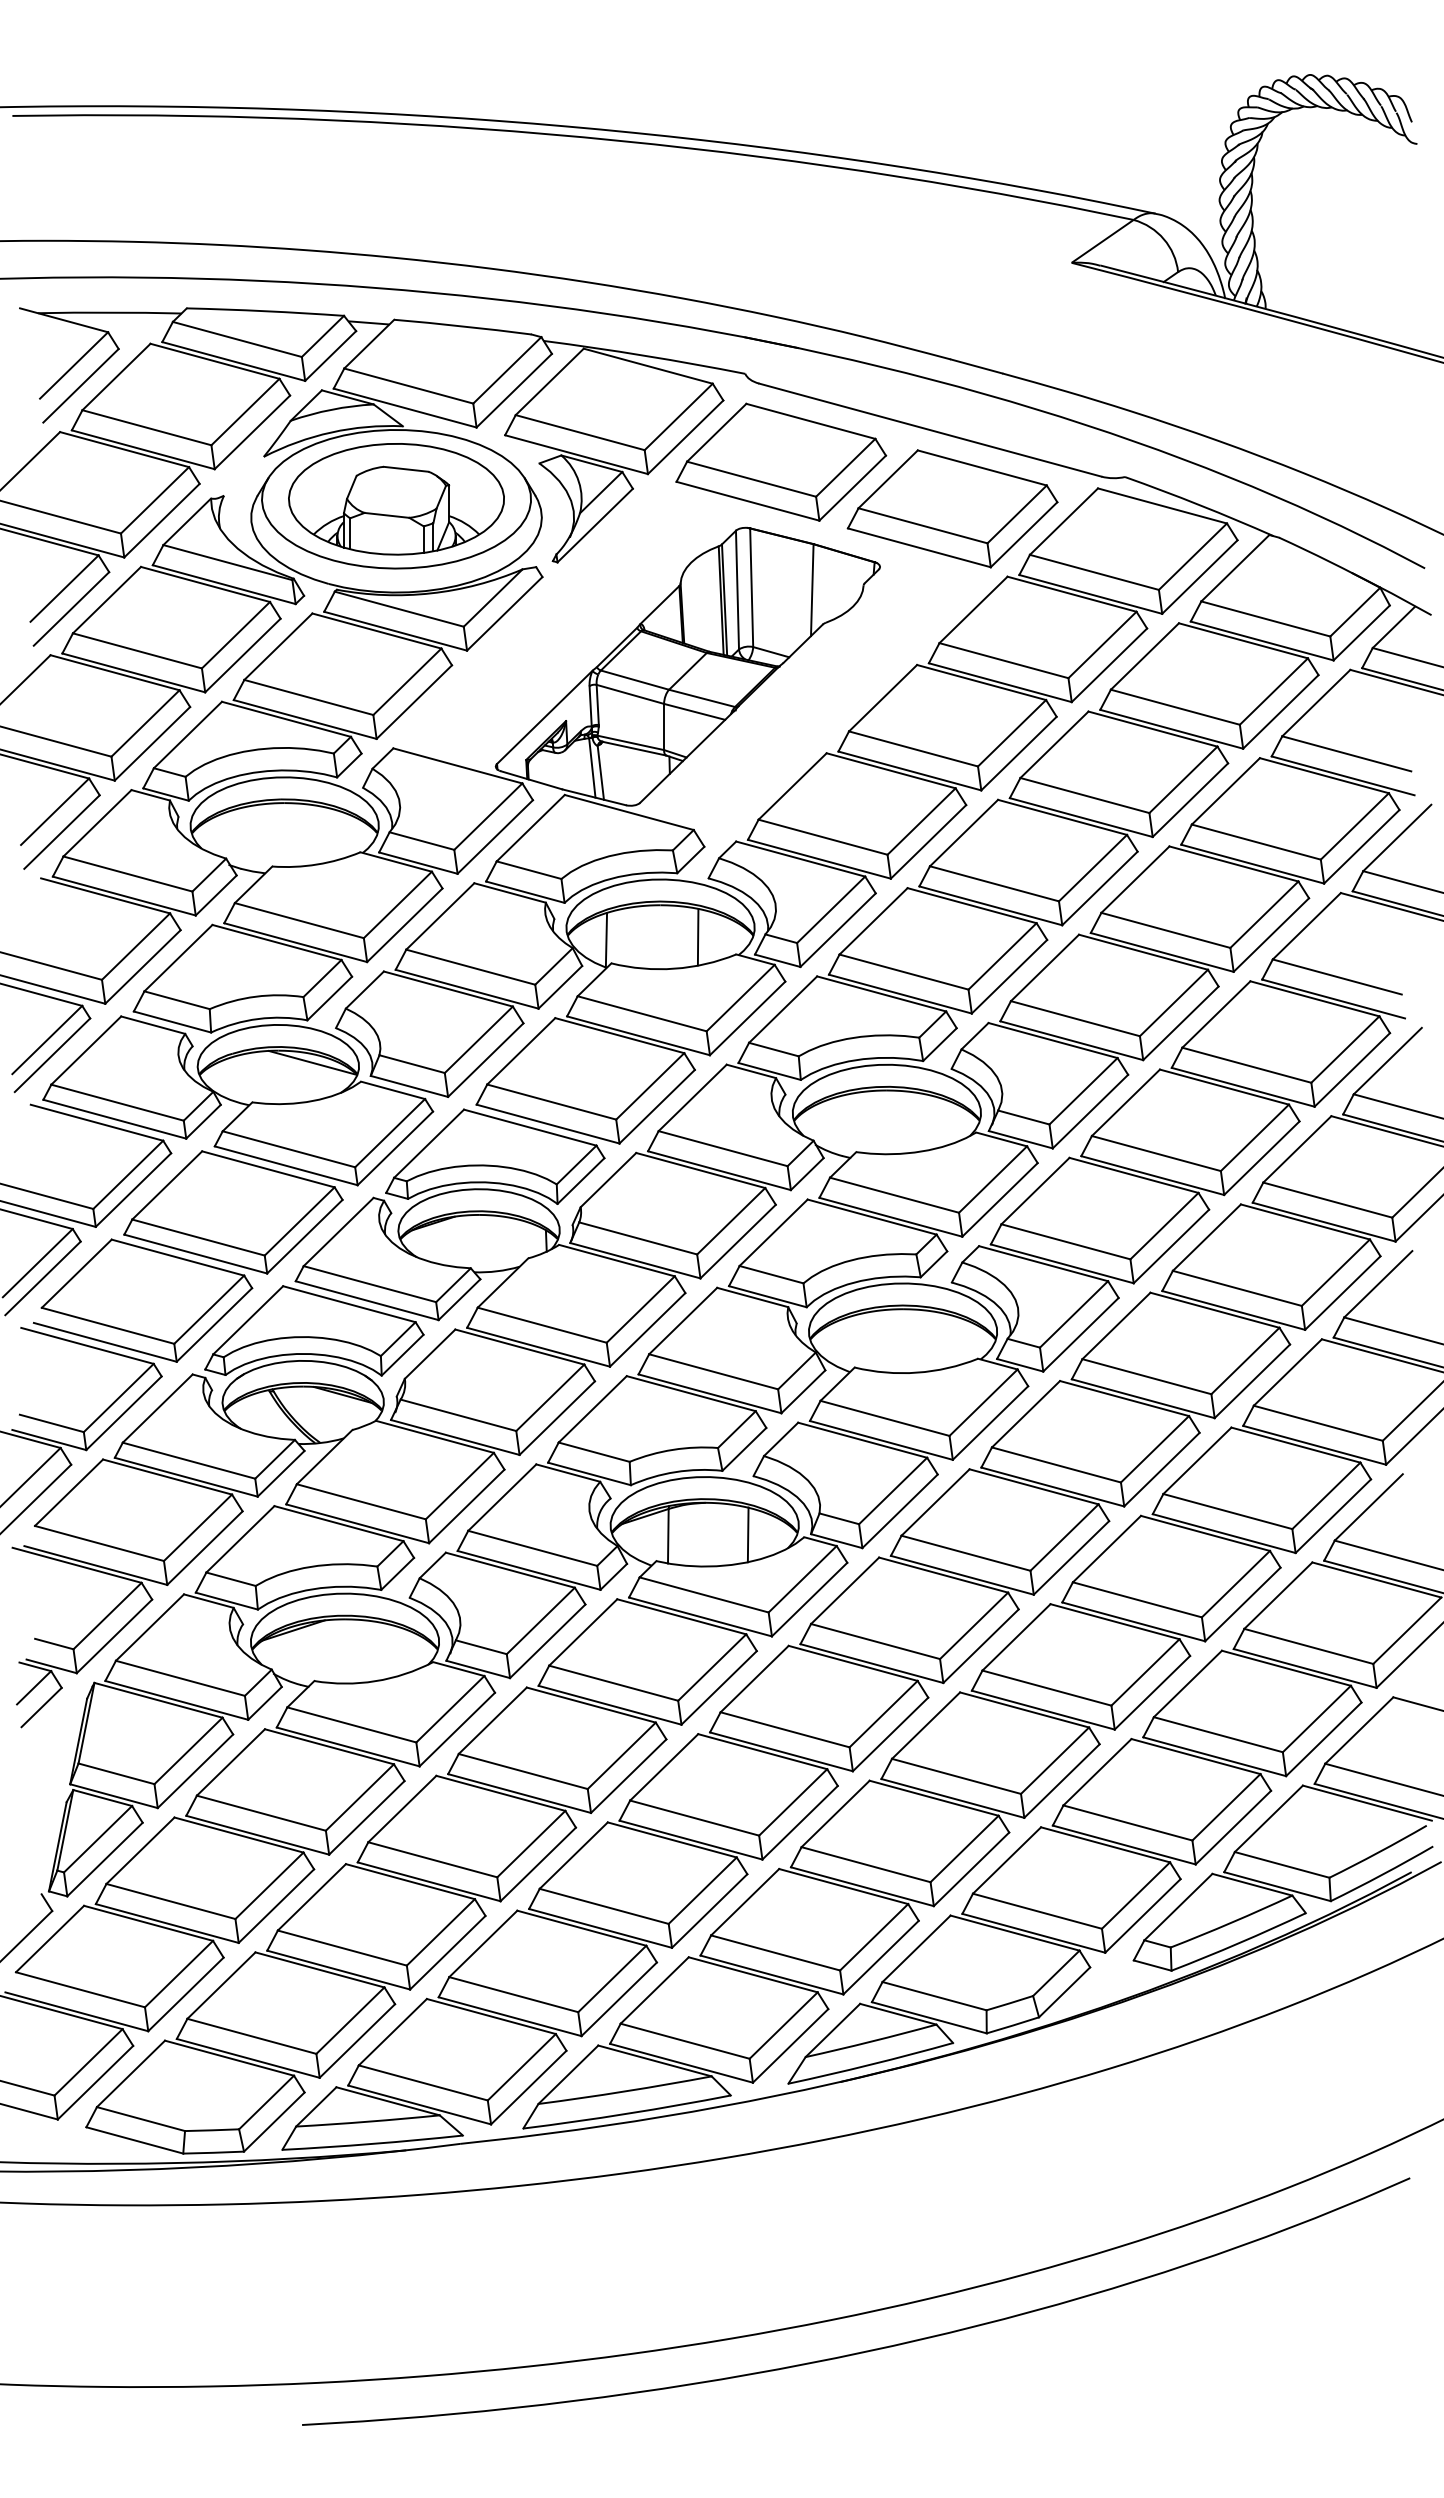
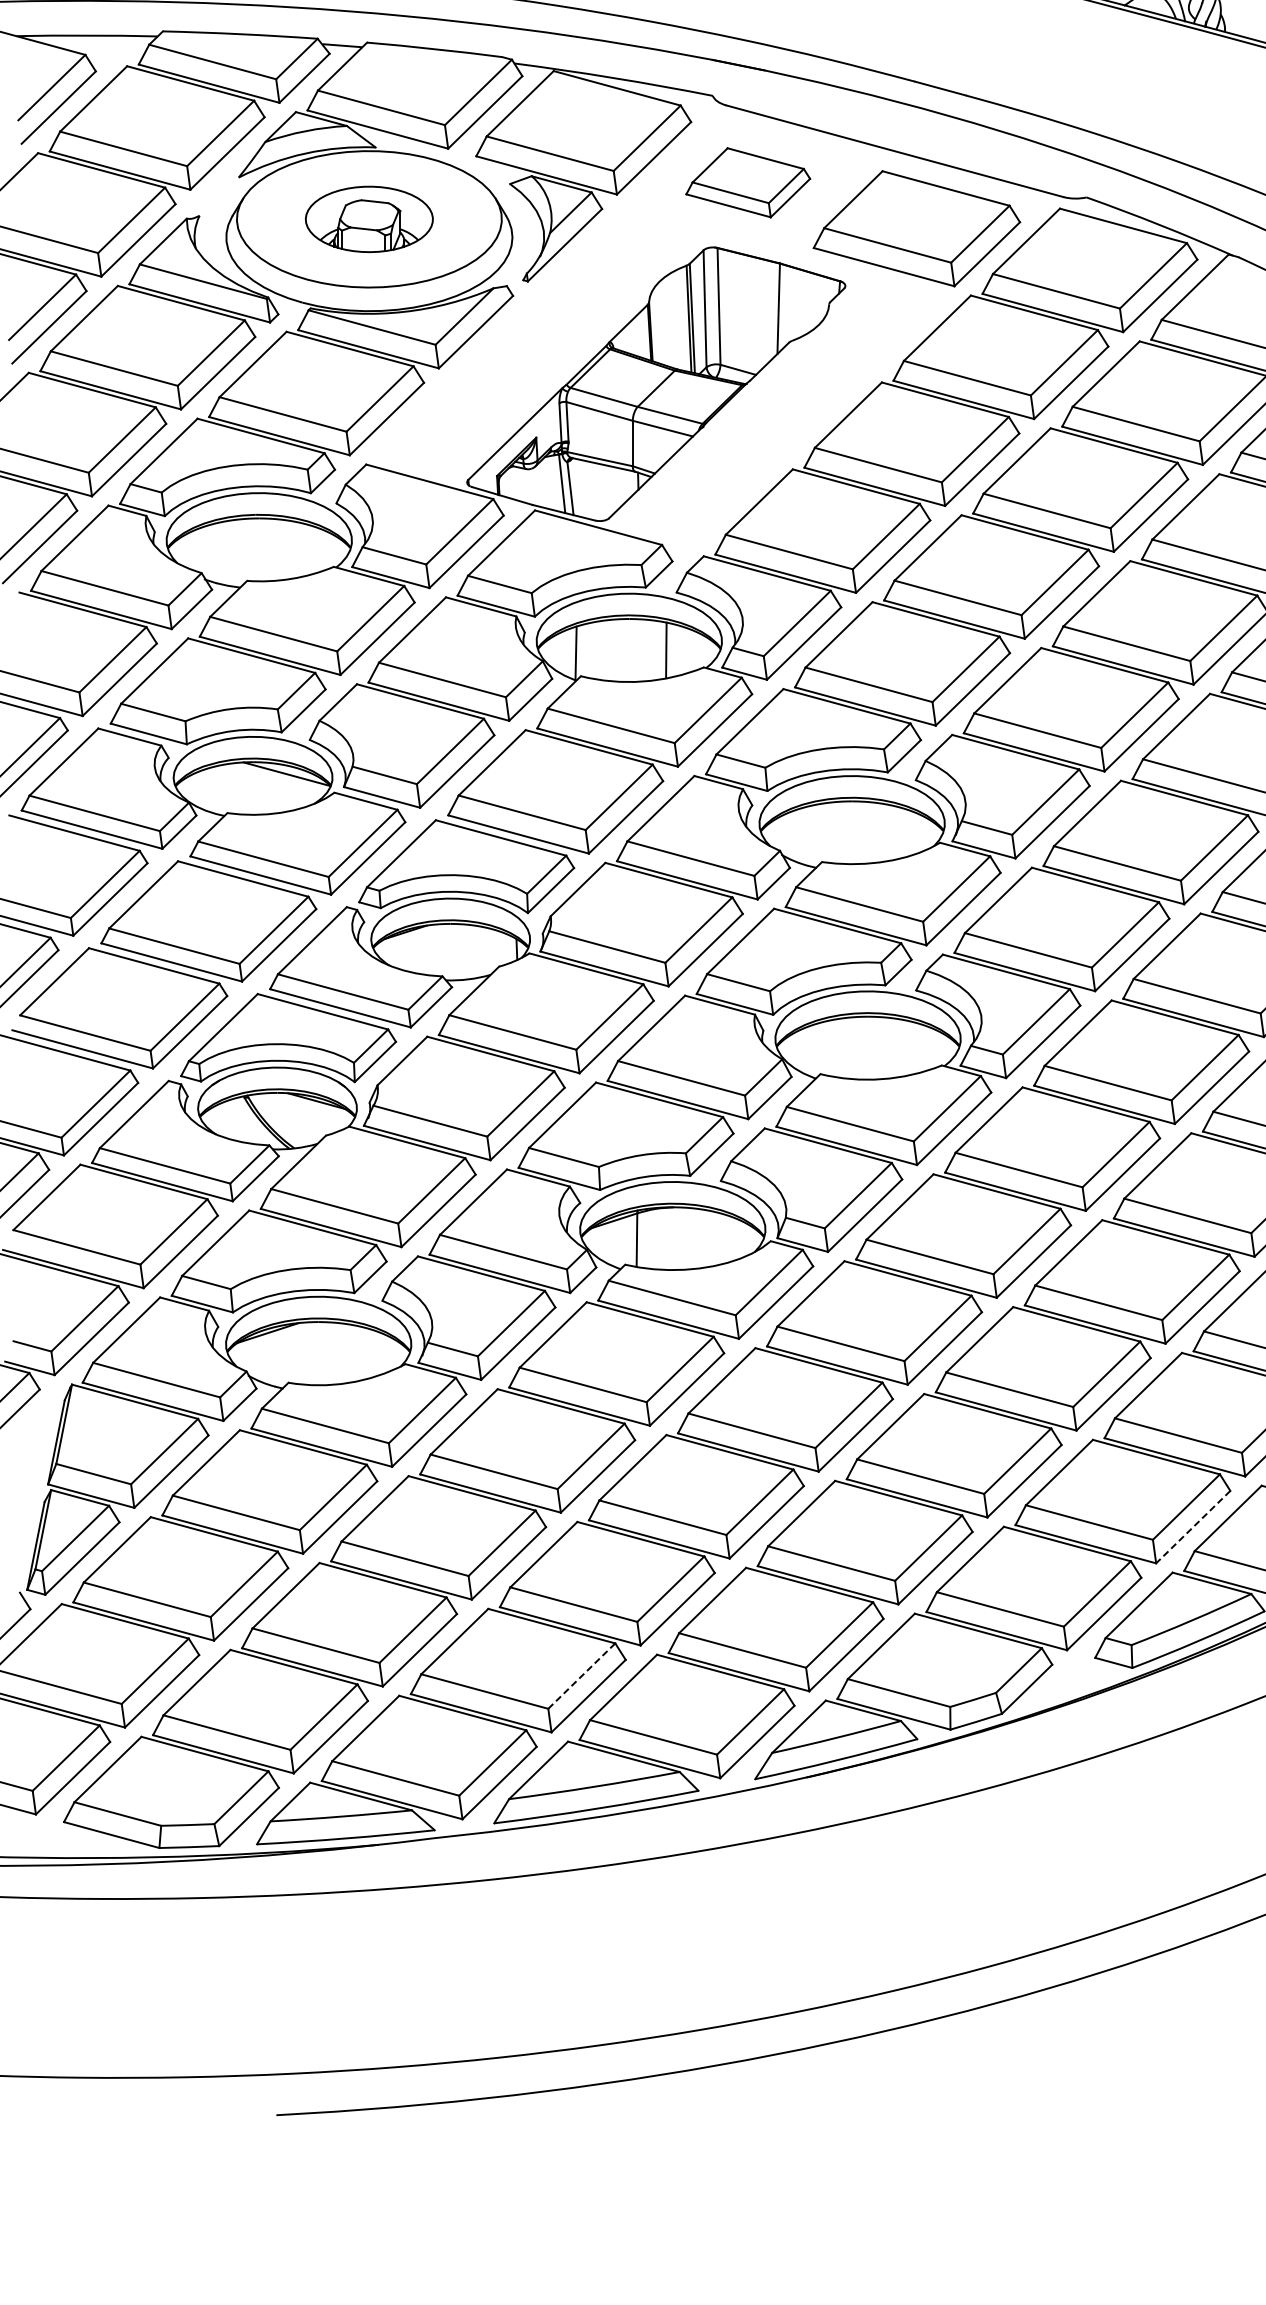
part: (781, 461) -> (748, 182), size x0.6
part: (396, 499) -> (369, 219), size x0.6
line: (747, 1534) -> (714, 1238), removed
line: (1233, 1827) -> (1193, 1526), solid -> dashed
line: (612, 1978) -> (582, 1675), solid -> dashed

